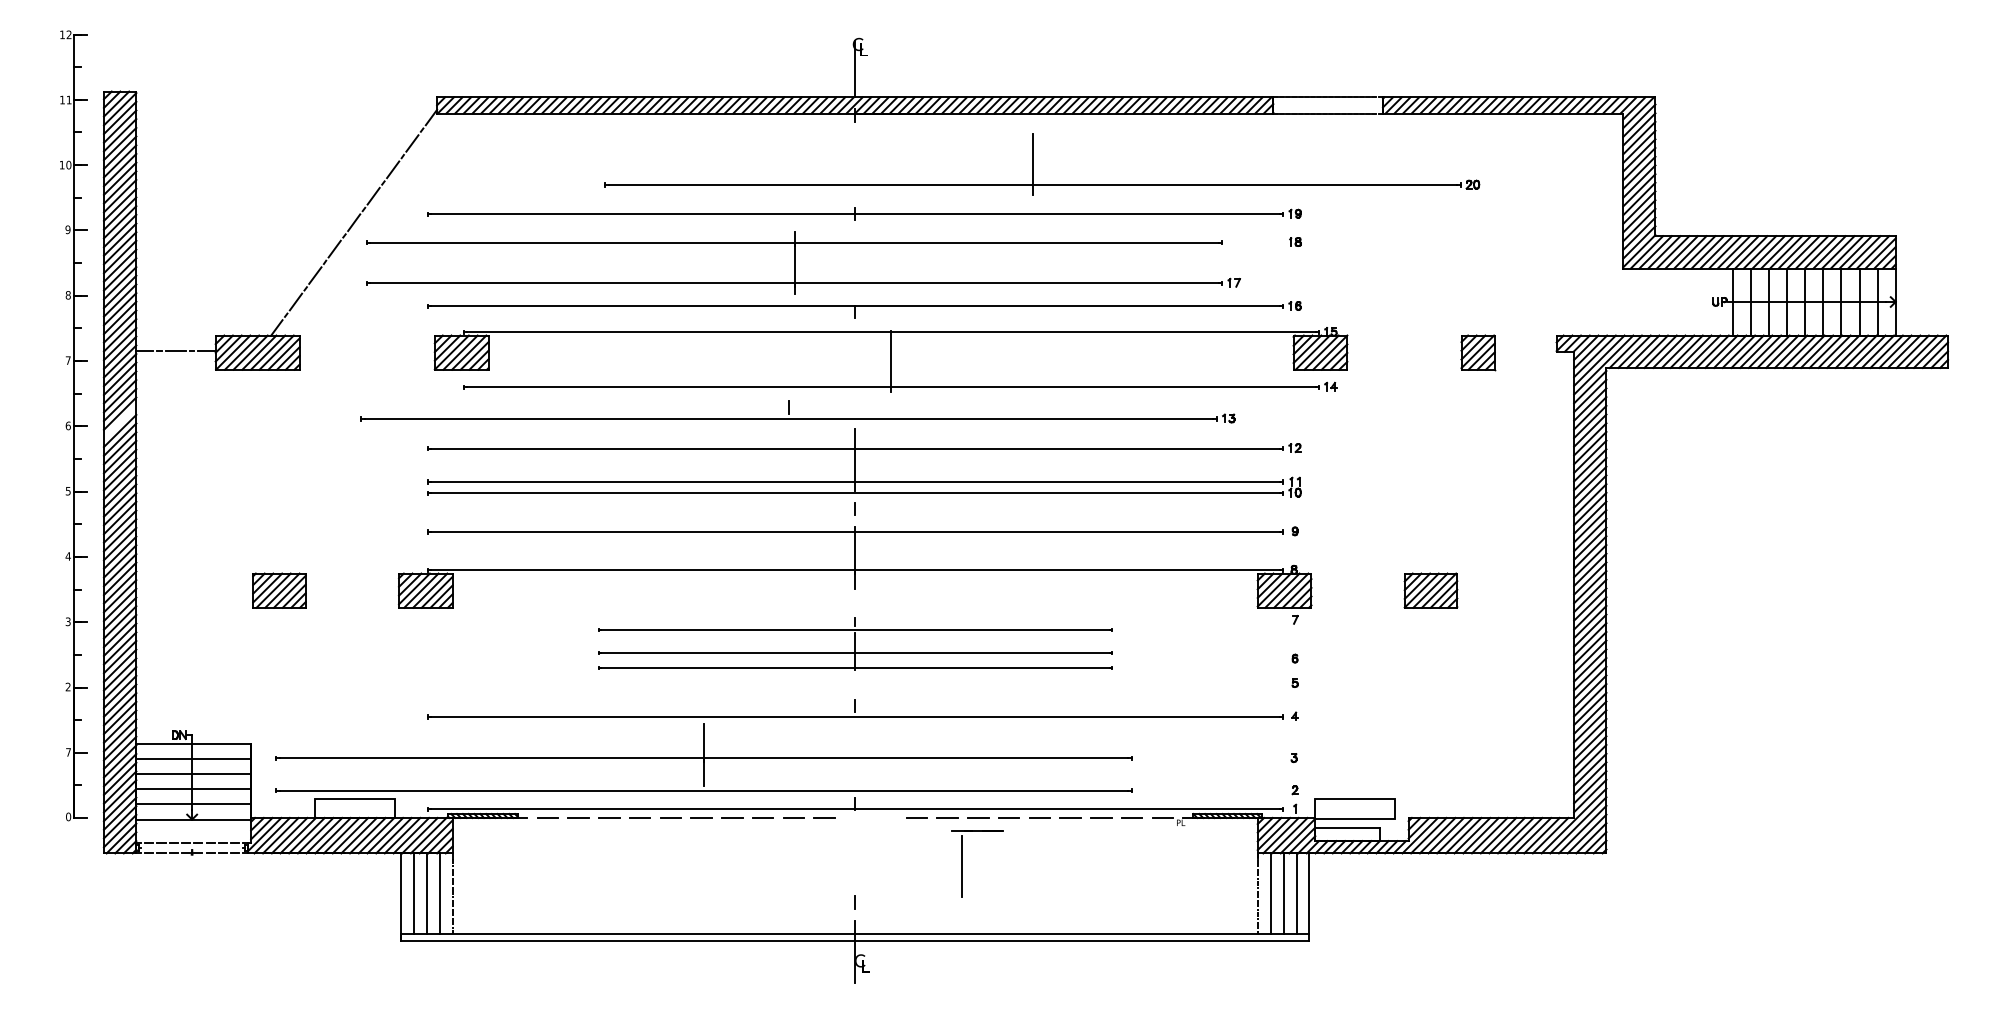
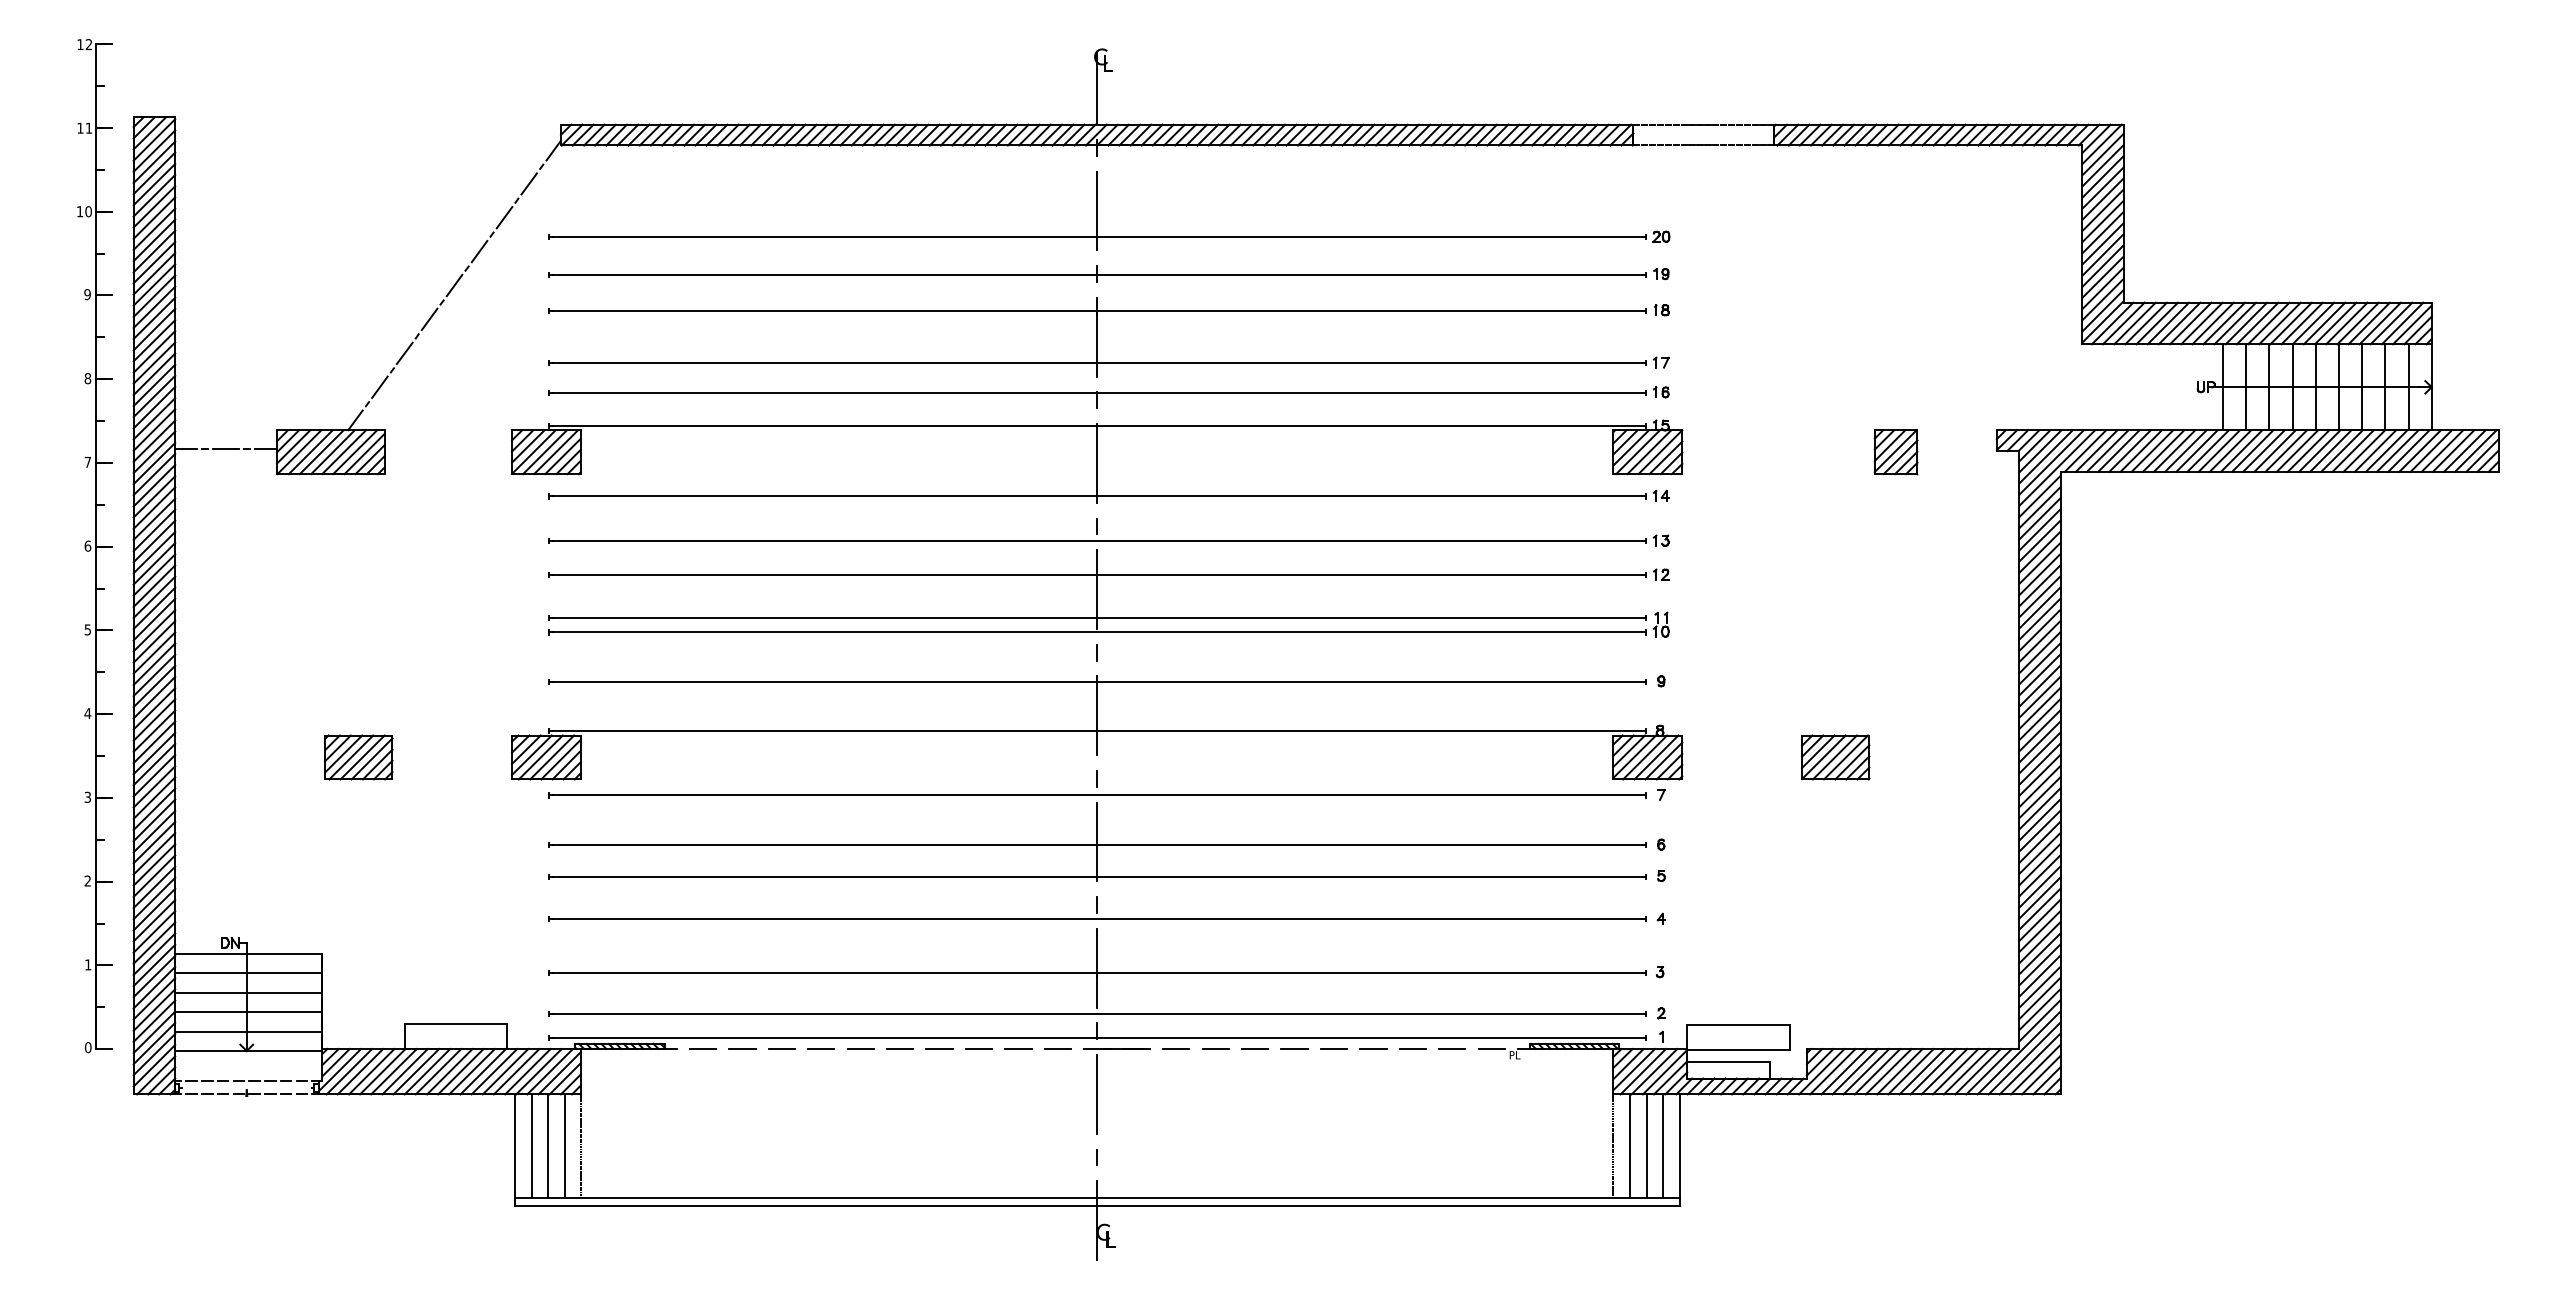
part: (1033, 164) -> (1097, 210), moved
part: (794, 263) -> (1097, 337), moved
part: (891, 359) -> (1097, 461), moved
part: (797, 418) -> (1108, 540), moved
line: (120, 422) -> (154, 541), added
part: (855, 643) -> (1097, 825), size x1.67
text: (68, 752) -> (88, 964), 7 -> 1
part: (704, 758) -> (1097, 972), moved
part: (962, 864) -> (1097, 1091), moved

